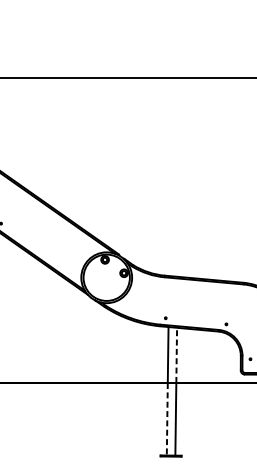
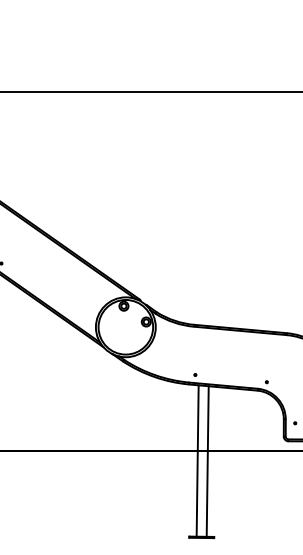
line: (176, 355) -> (208, 418), dashed -> solid
line: (167, 419) -> (197, 494), dashed -> solid

